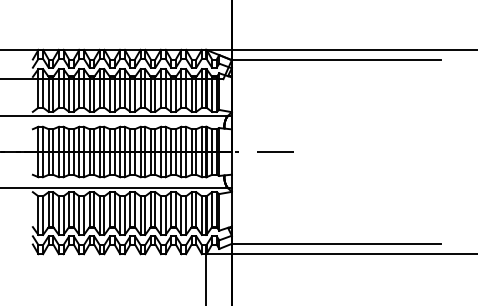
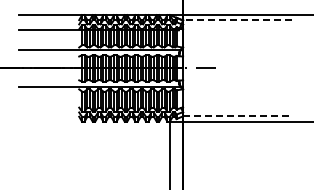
line: (336, 60) -> (237, 20), solid -> dashed
line: (336, 244) -> (237, 116), solid -> dashed

